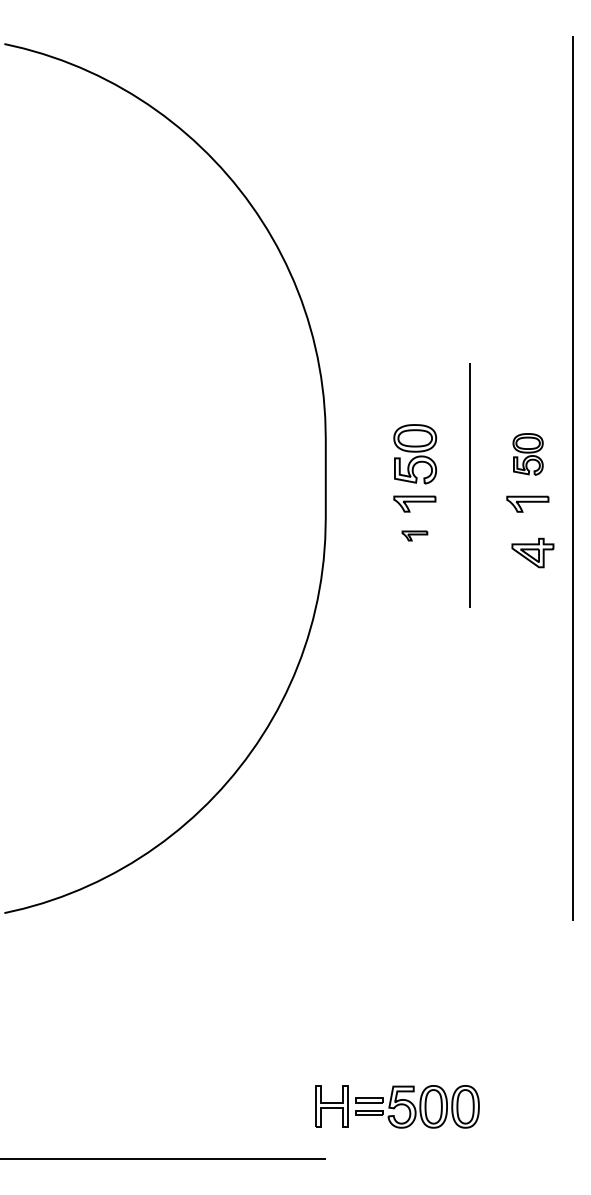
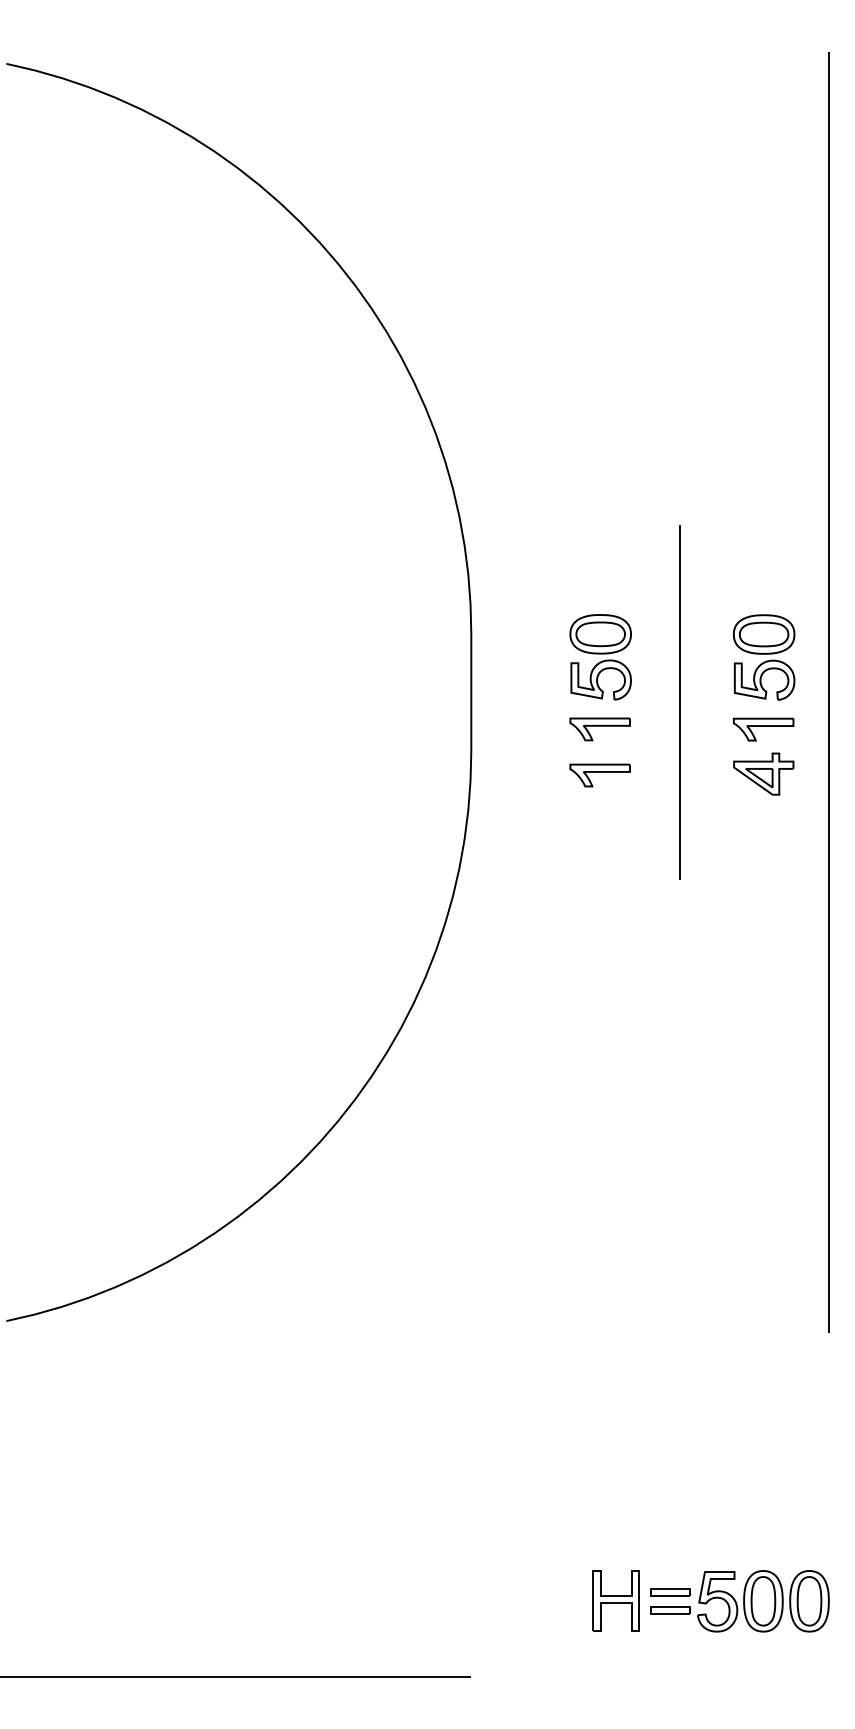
part: (527, 454) -> (763, 657), size x1.43
part: (414, 535) -> (599, 774), size x1.67
part: (532, 552) -> (763, 773), moved
part: (397, 1106) -> (711, 1600), moved

